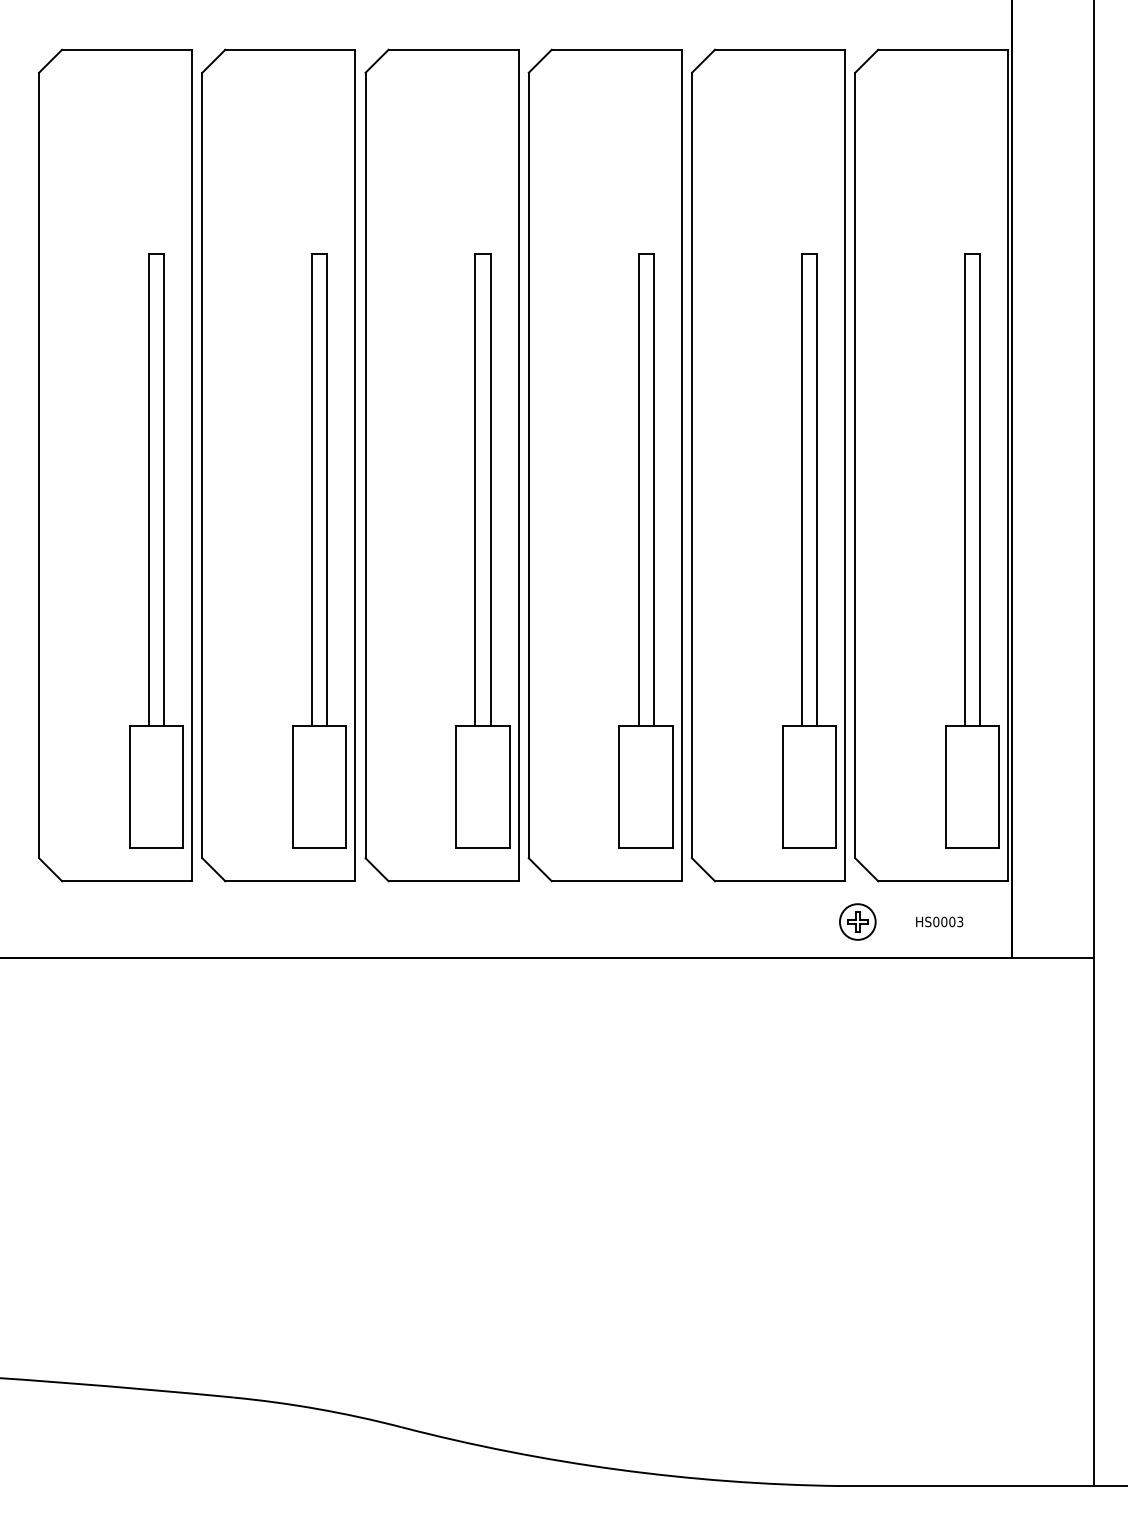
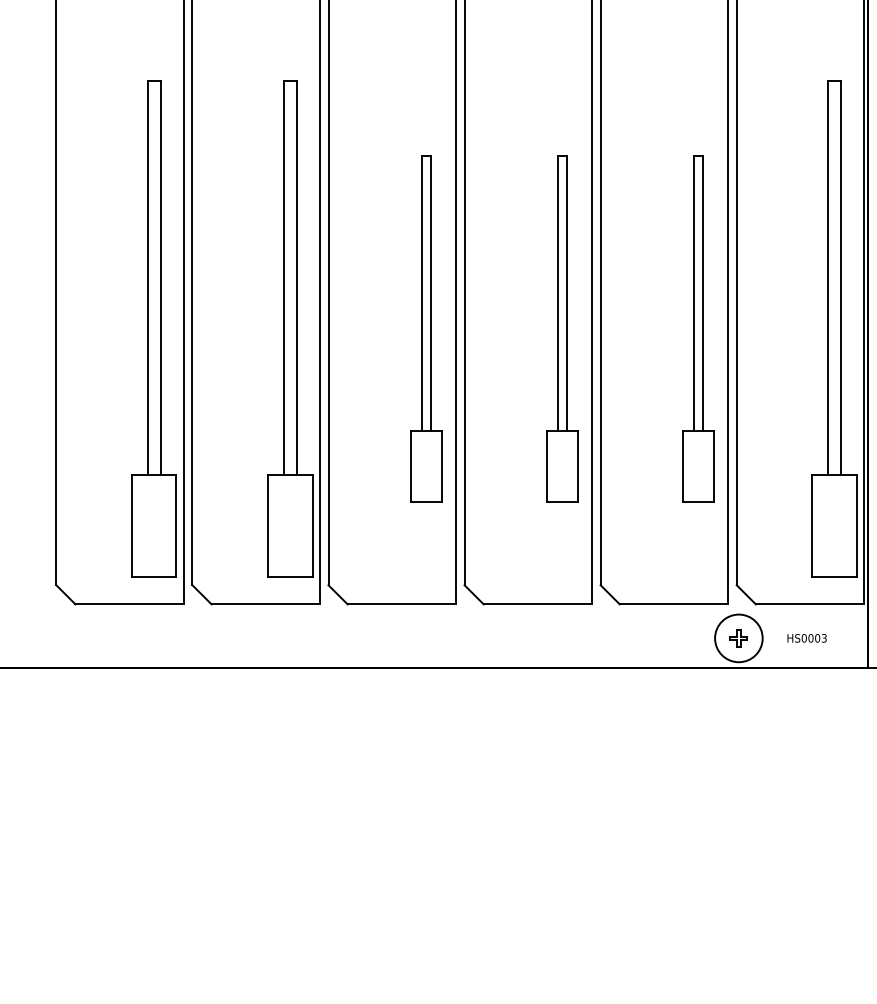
part: (482, 550) -> (425, 328), size x0.7
part: (645, 550) -> (561, 328), size x0.7
part: (809, 550) -> (698, 328), size x0.7
circle: (857, 921) -> (738, 637), size x1.6

